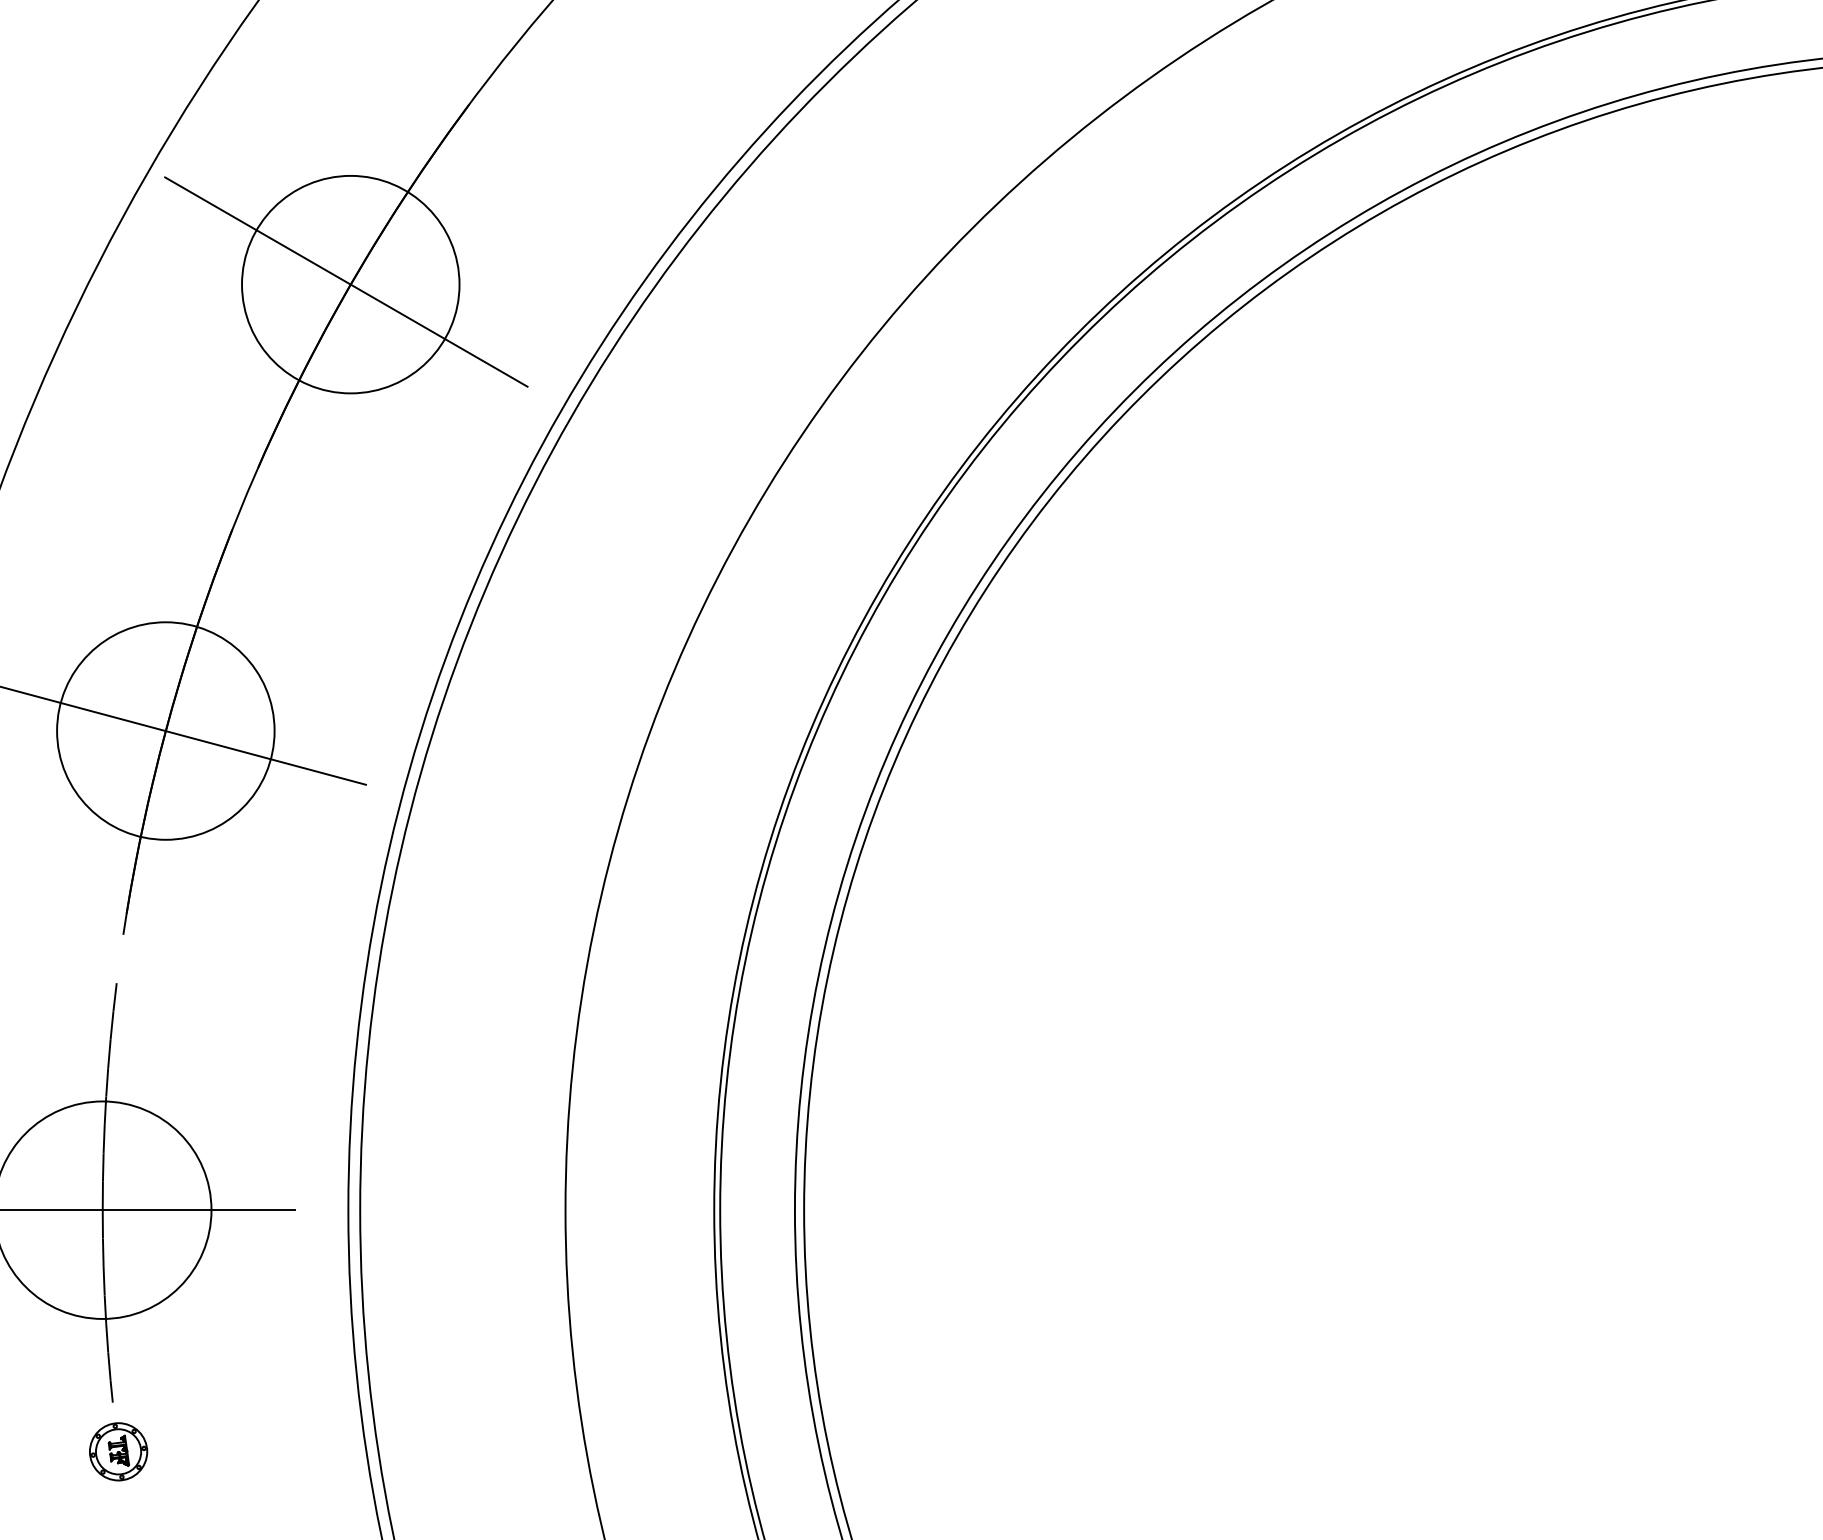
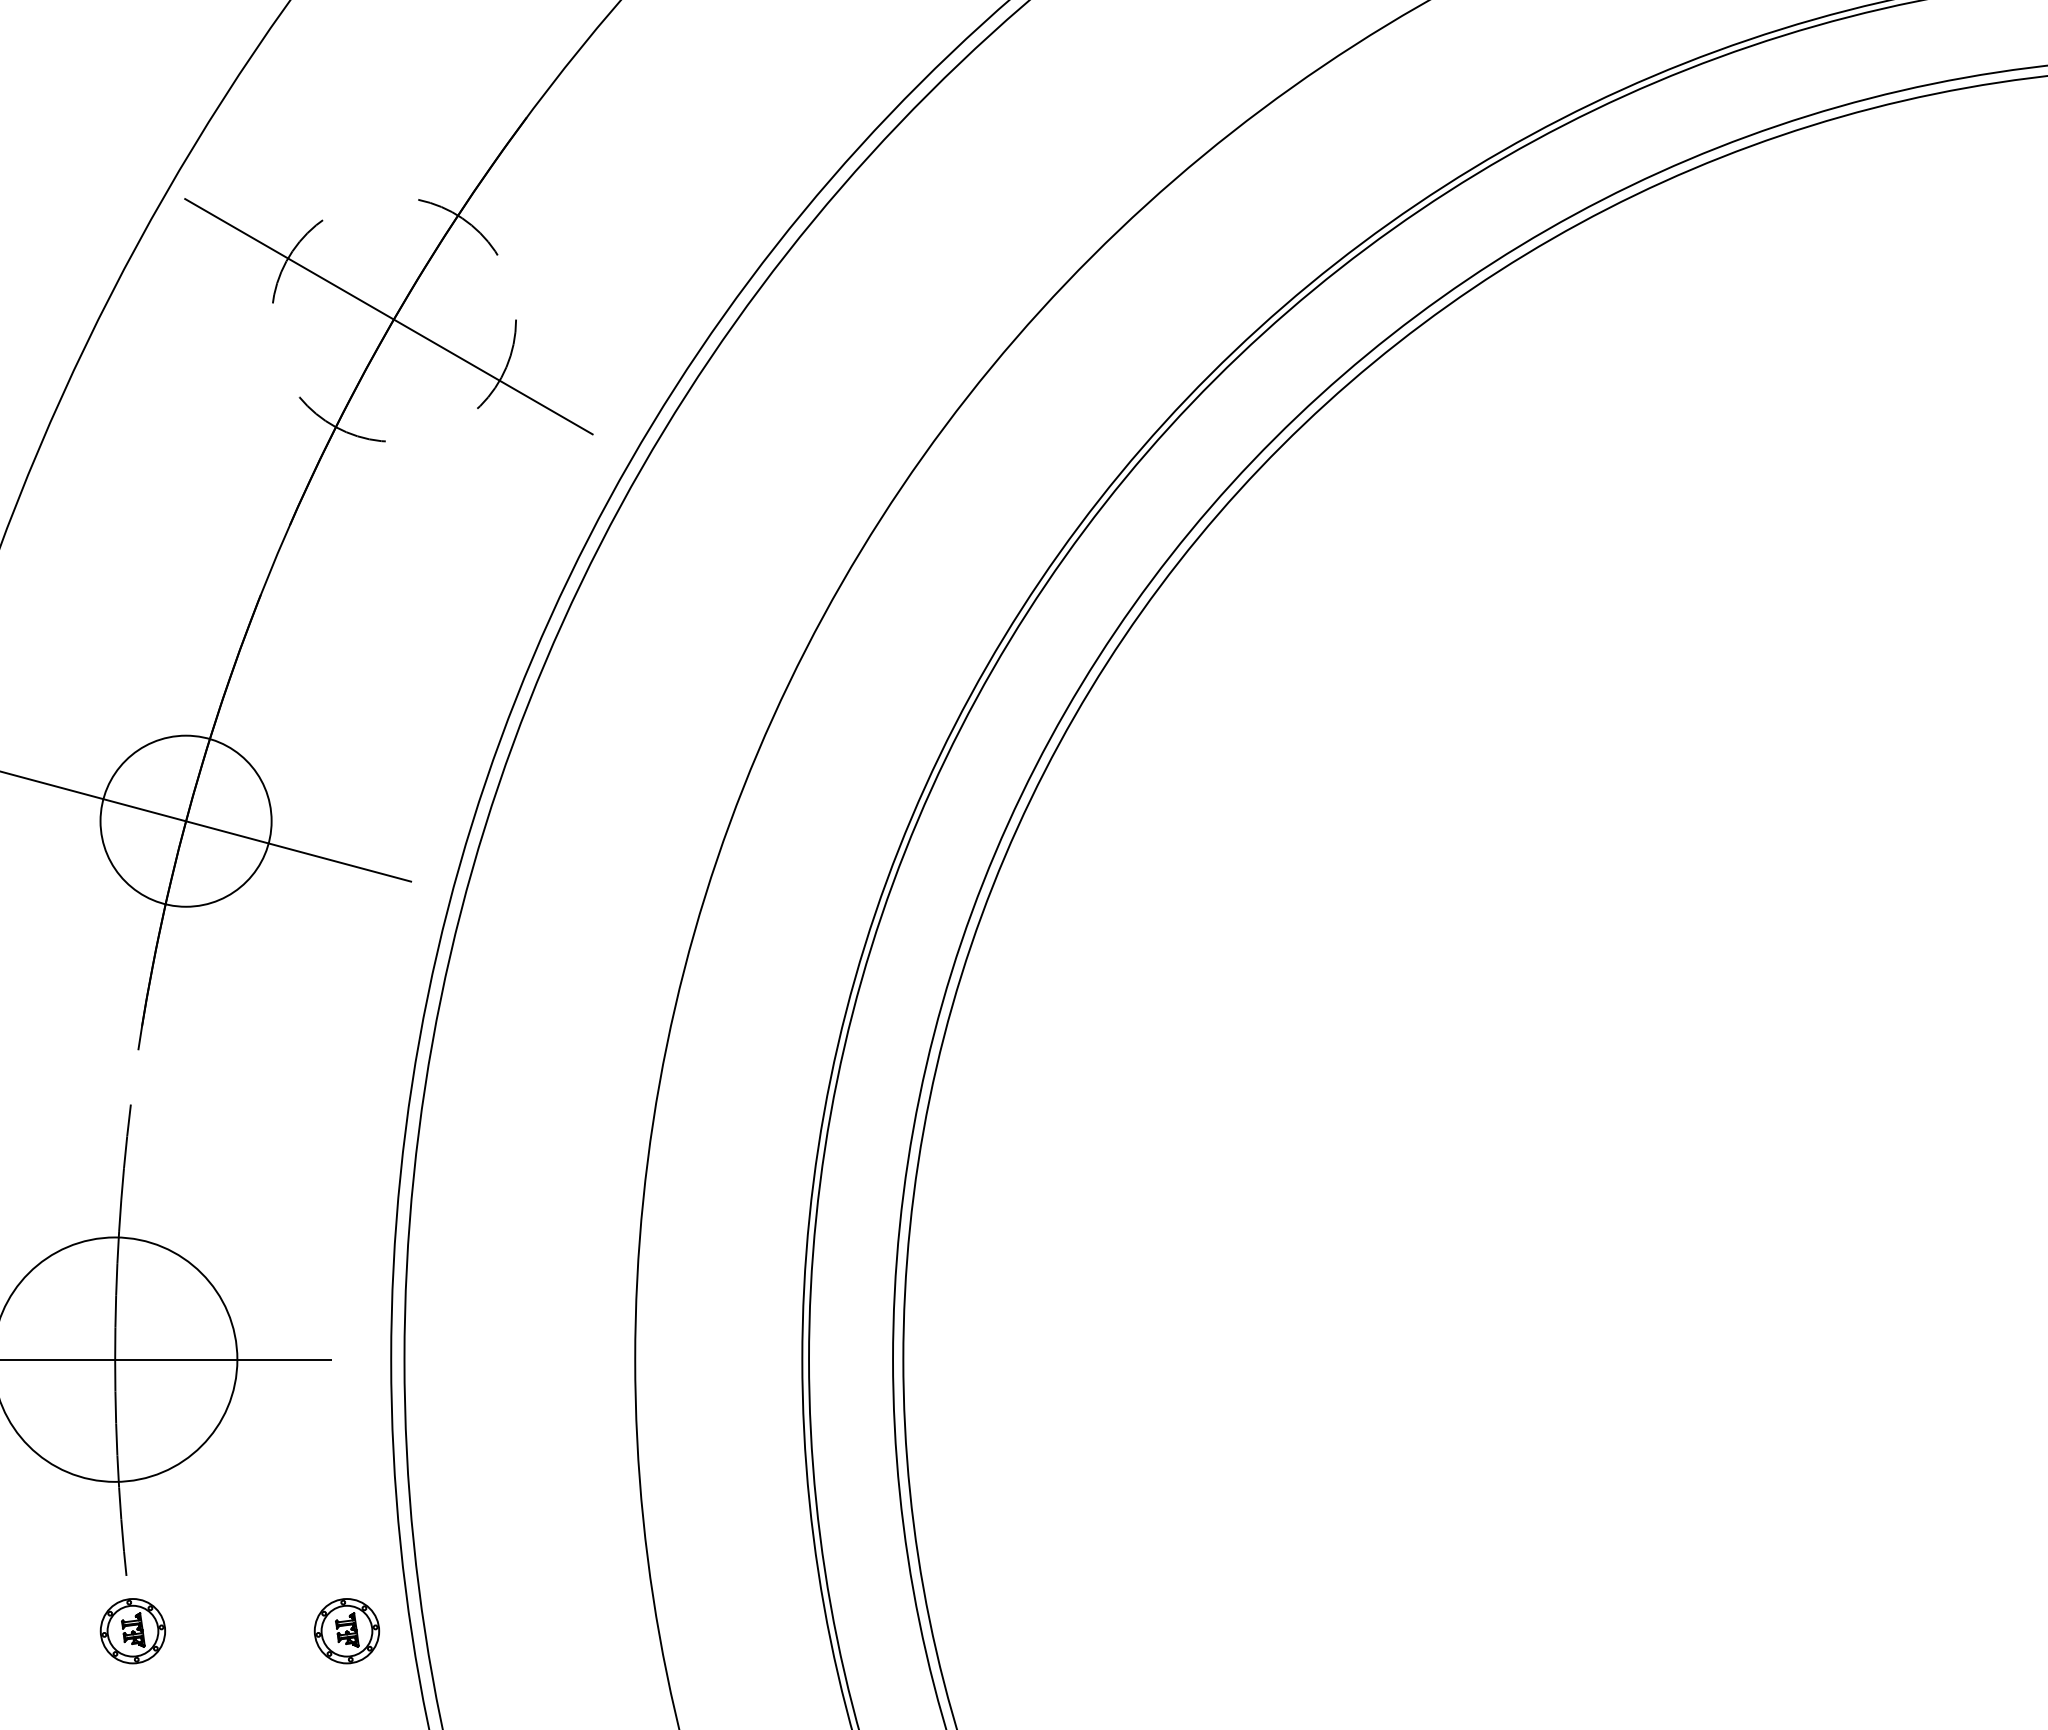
circle: (350, 284) -> (393, 319), solid -> dashed
circle: (165, 731) -> (185, 821), size x0.7
part: (308, 1452) -> (346, 1631), added

